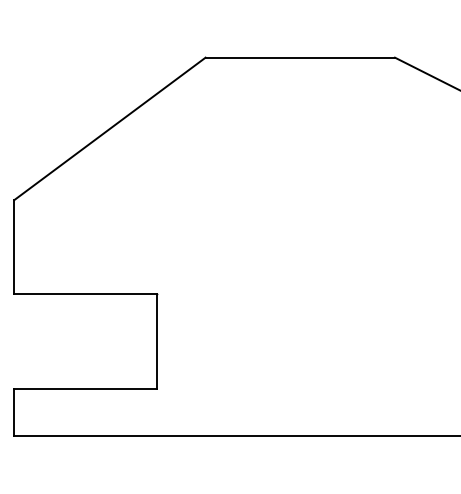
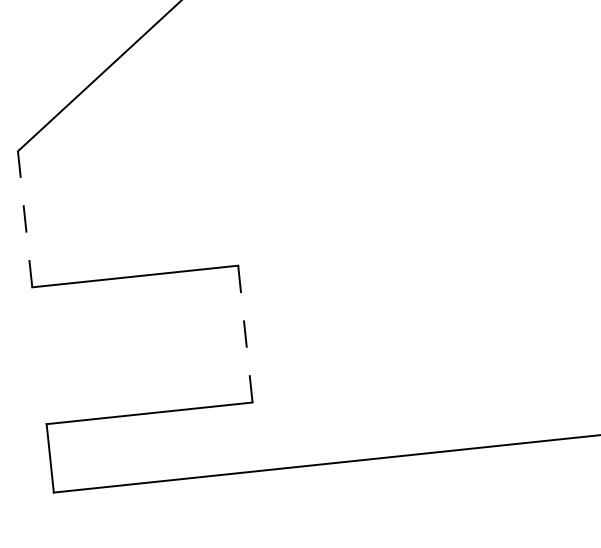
line: (14, 246) -> (25, 218), solid -> dashed
line: (156, 341) -> (244, 334), solid -> dashed

